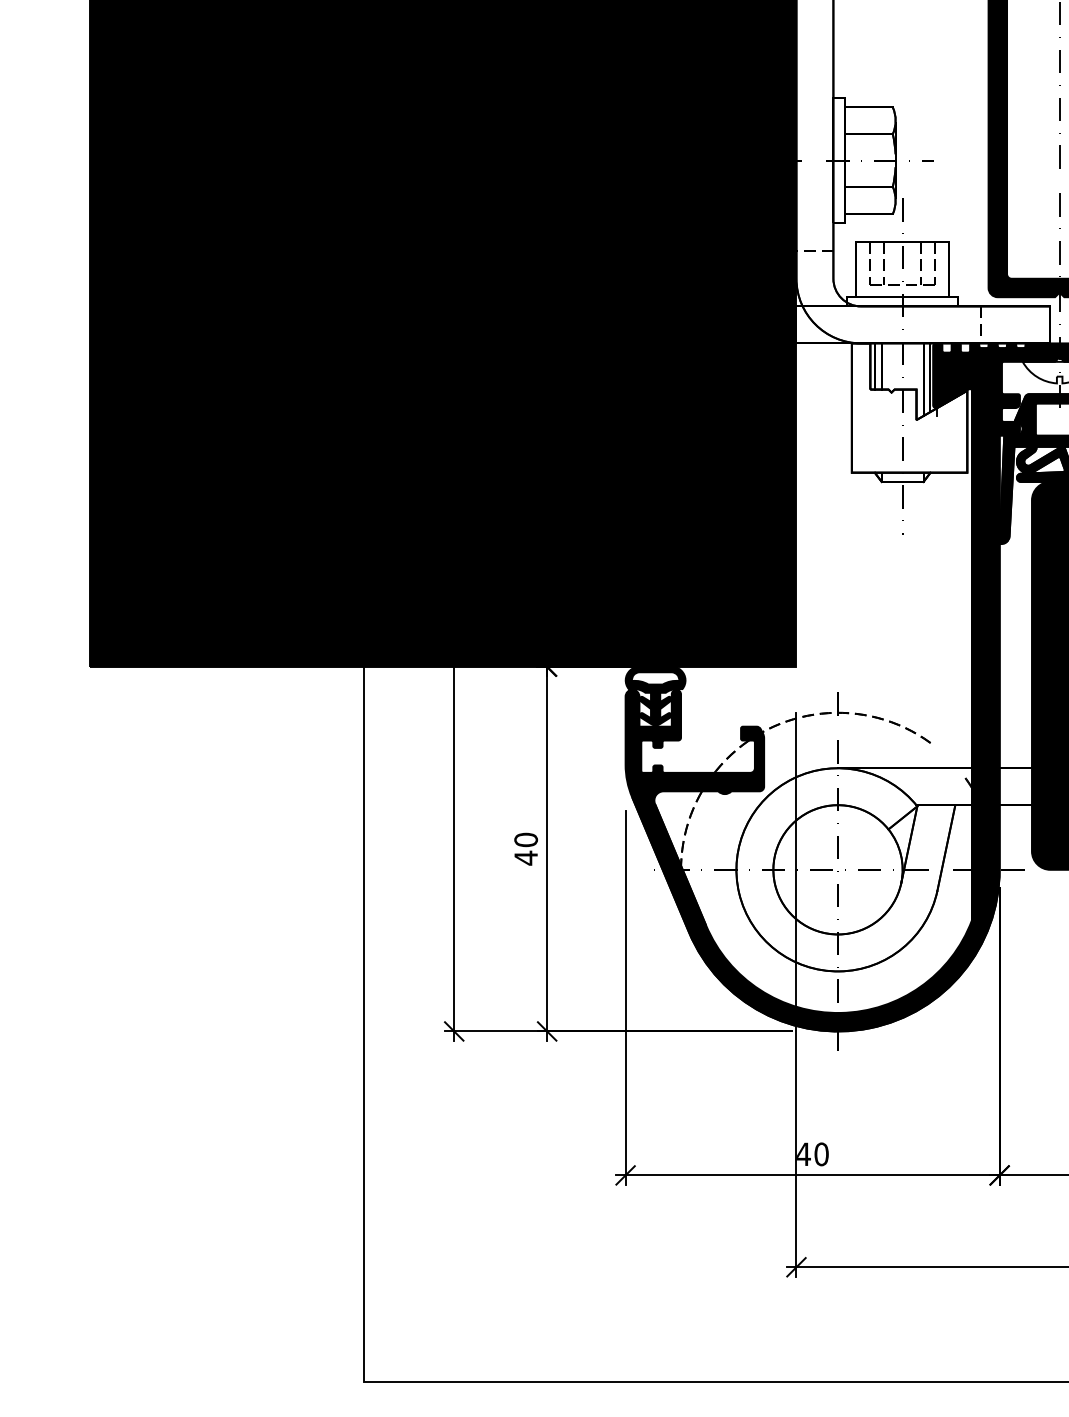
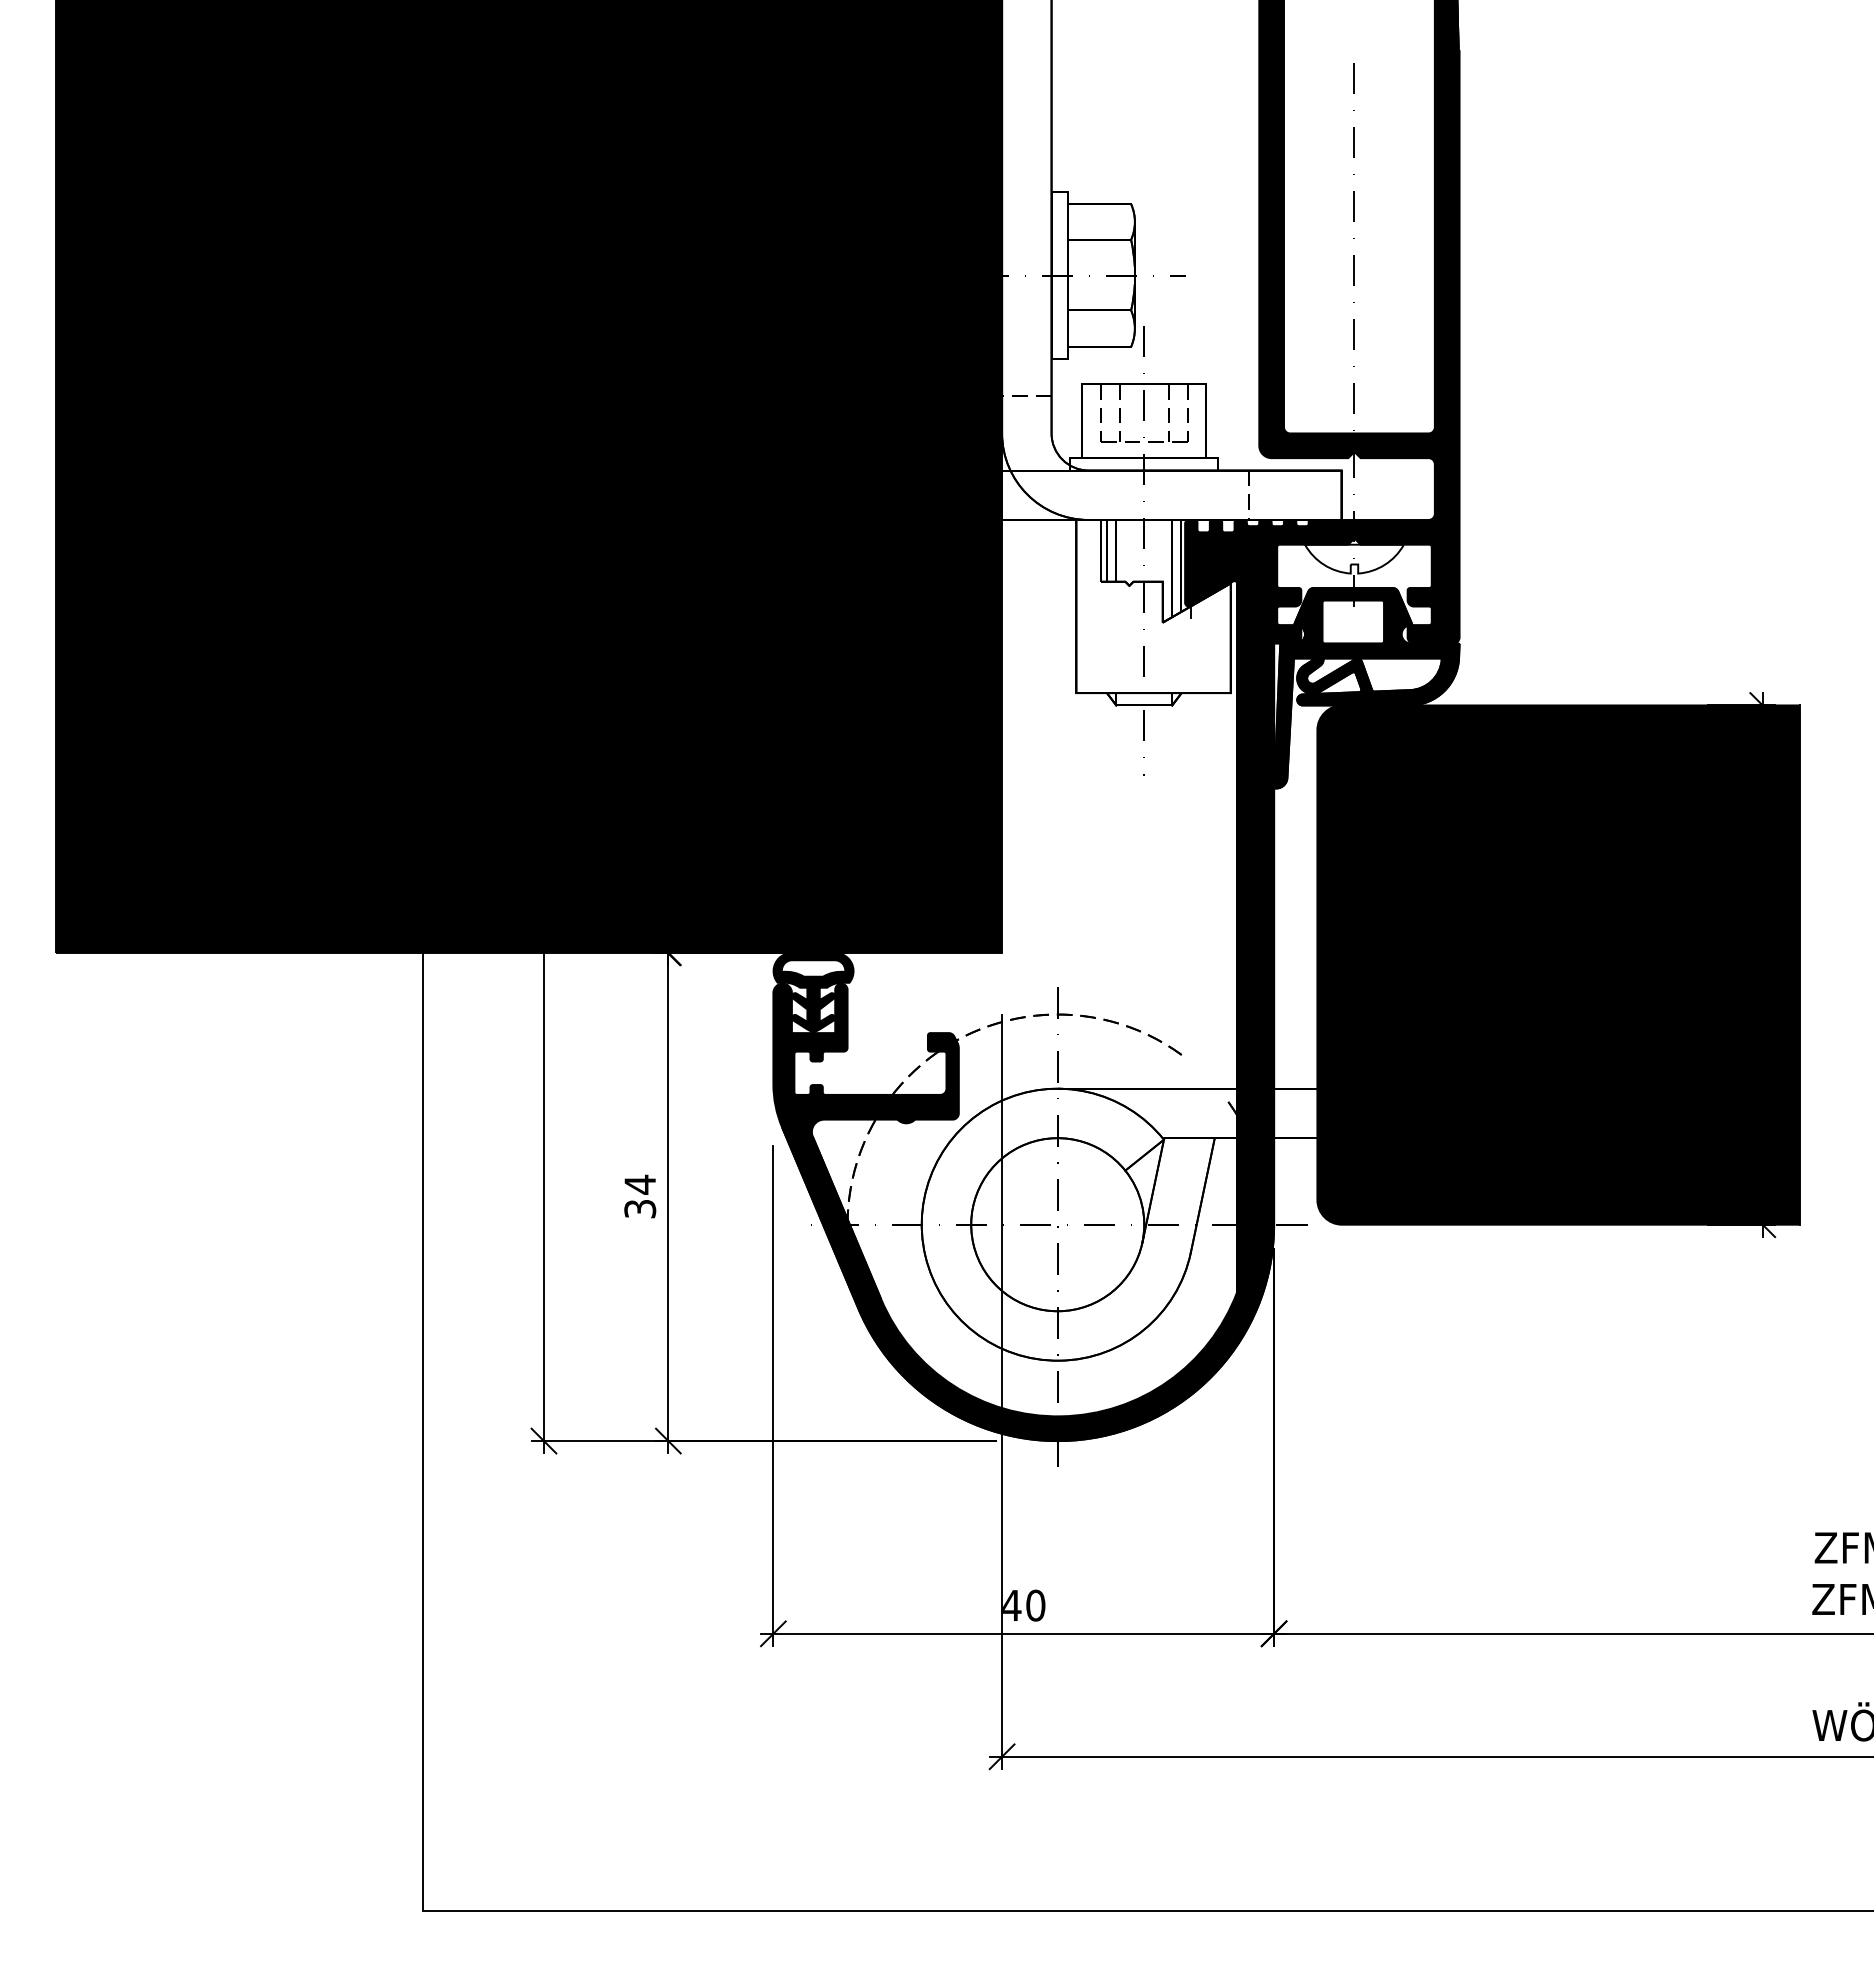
text: (526, 848) -> (640, 1196), 40 -> 34

